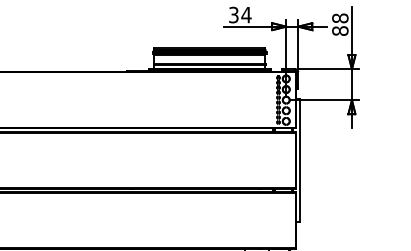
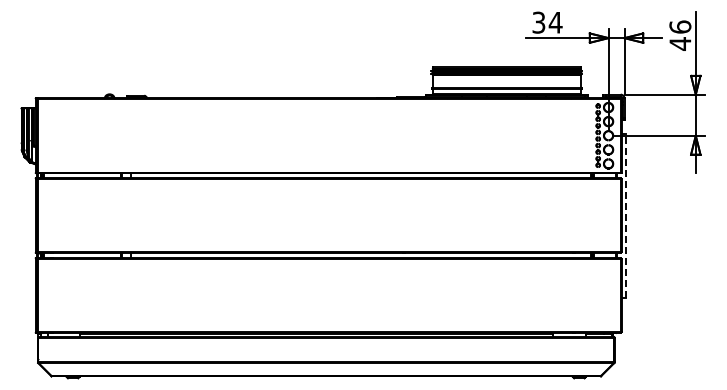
text: (340, 24) -> (680, 35), 88 -> 46
line: (299, 160) -> (626, 215), solid -> dashed

